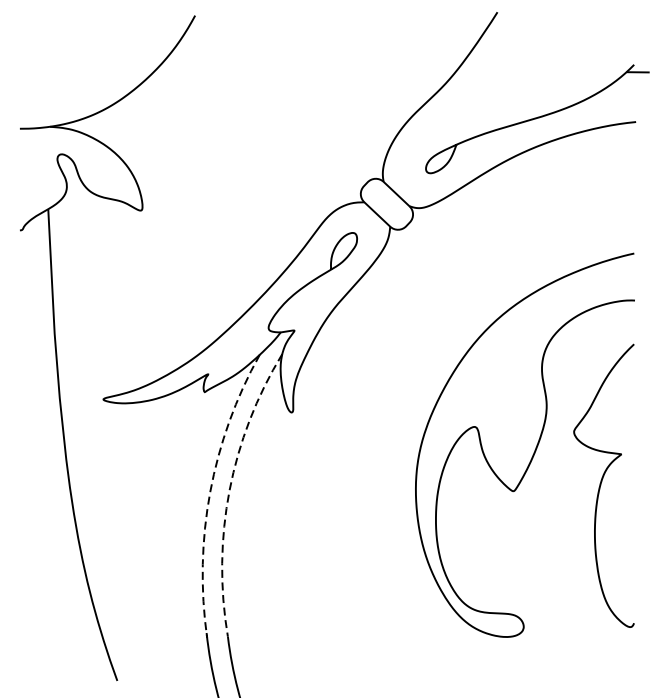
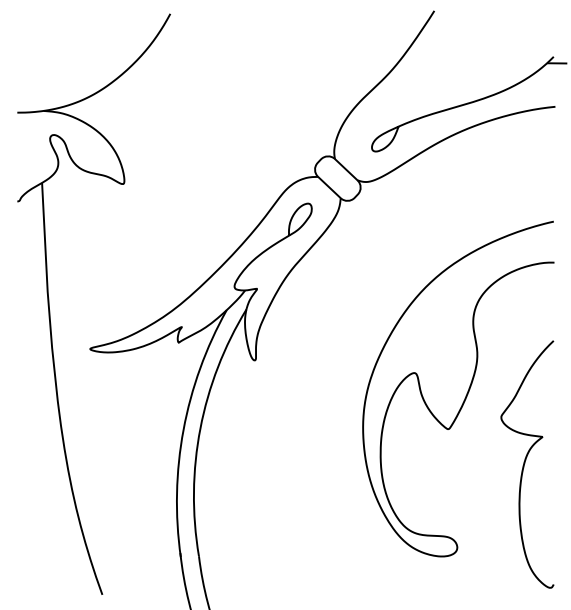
curve: (601, 484) -> (525, 463), moved
arc: (229, 490) -> (200, 428), dashed -> solid
arc: (210, 491) -> (183, 429), dashed -> solid

